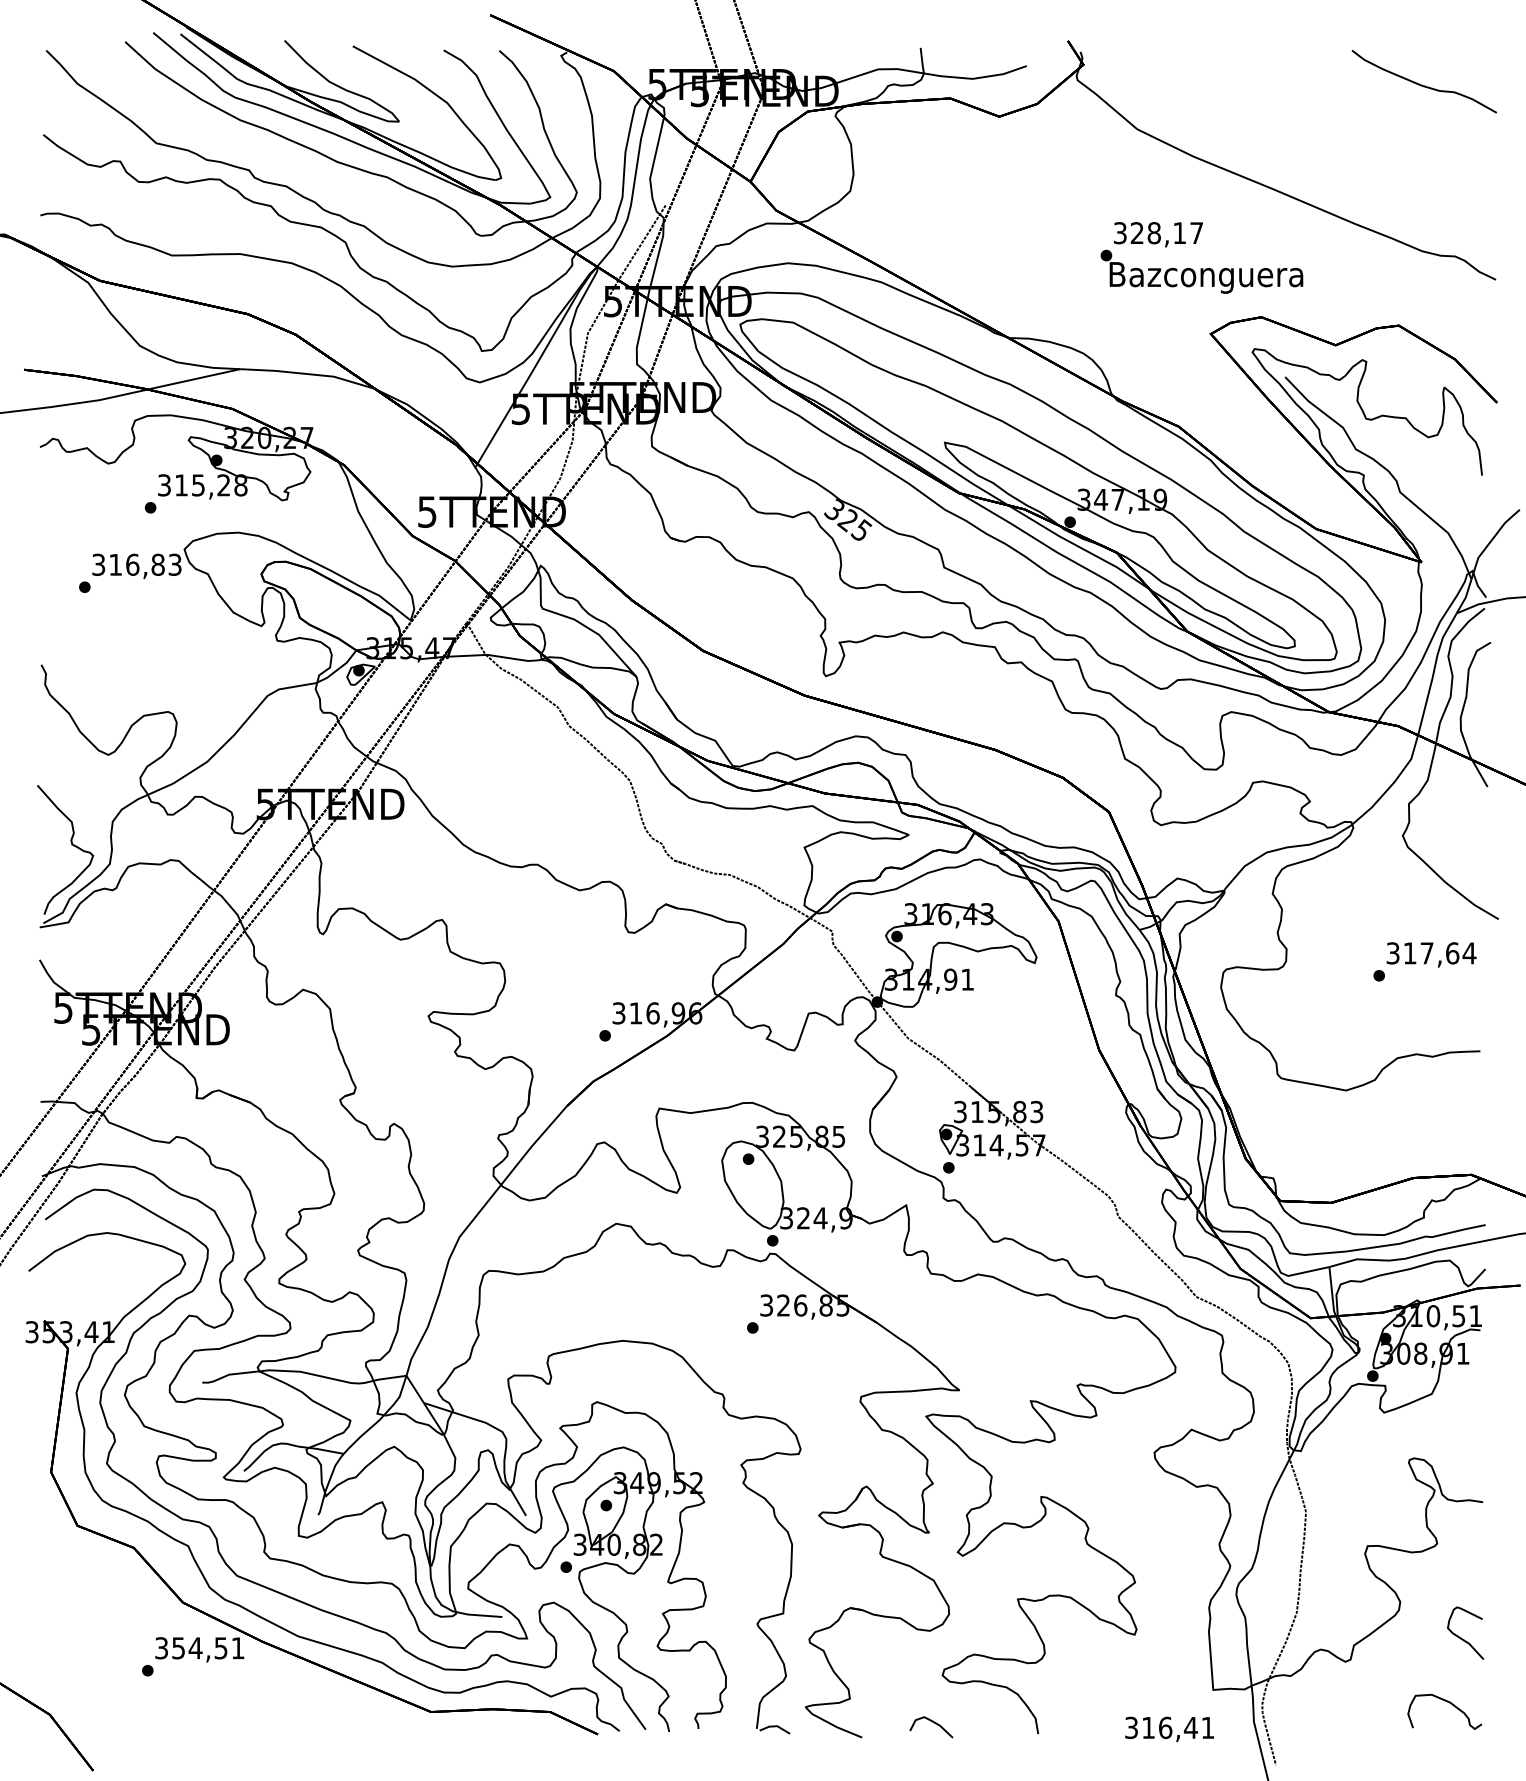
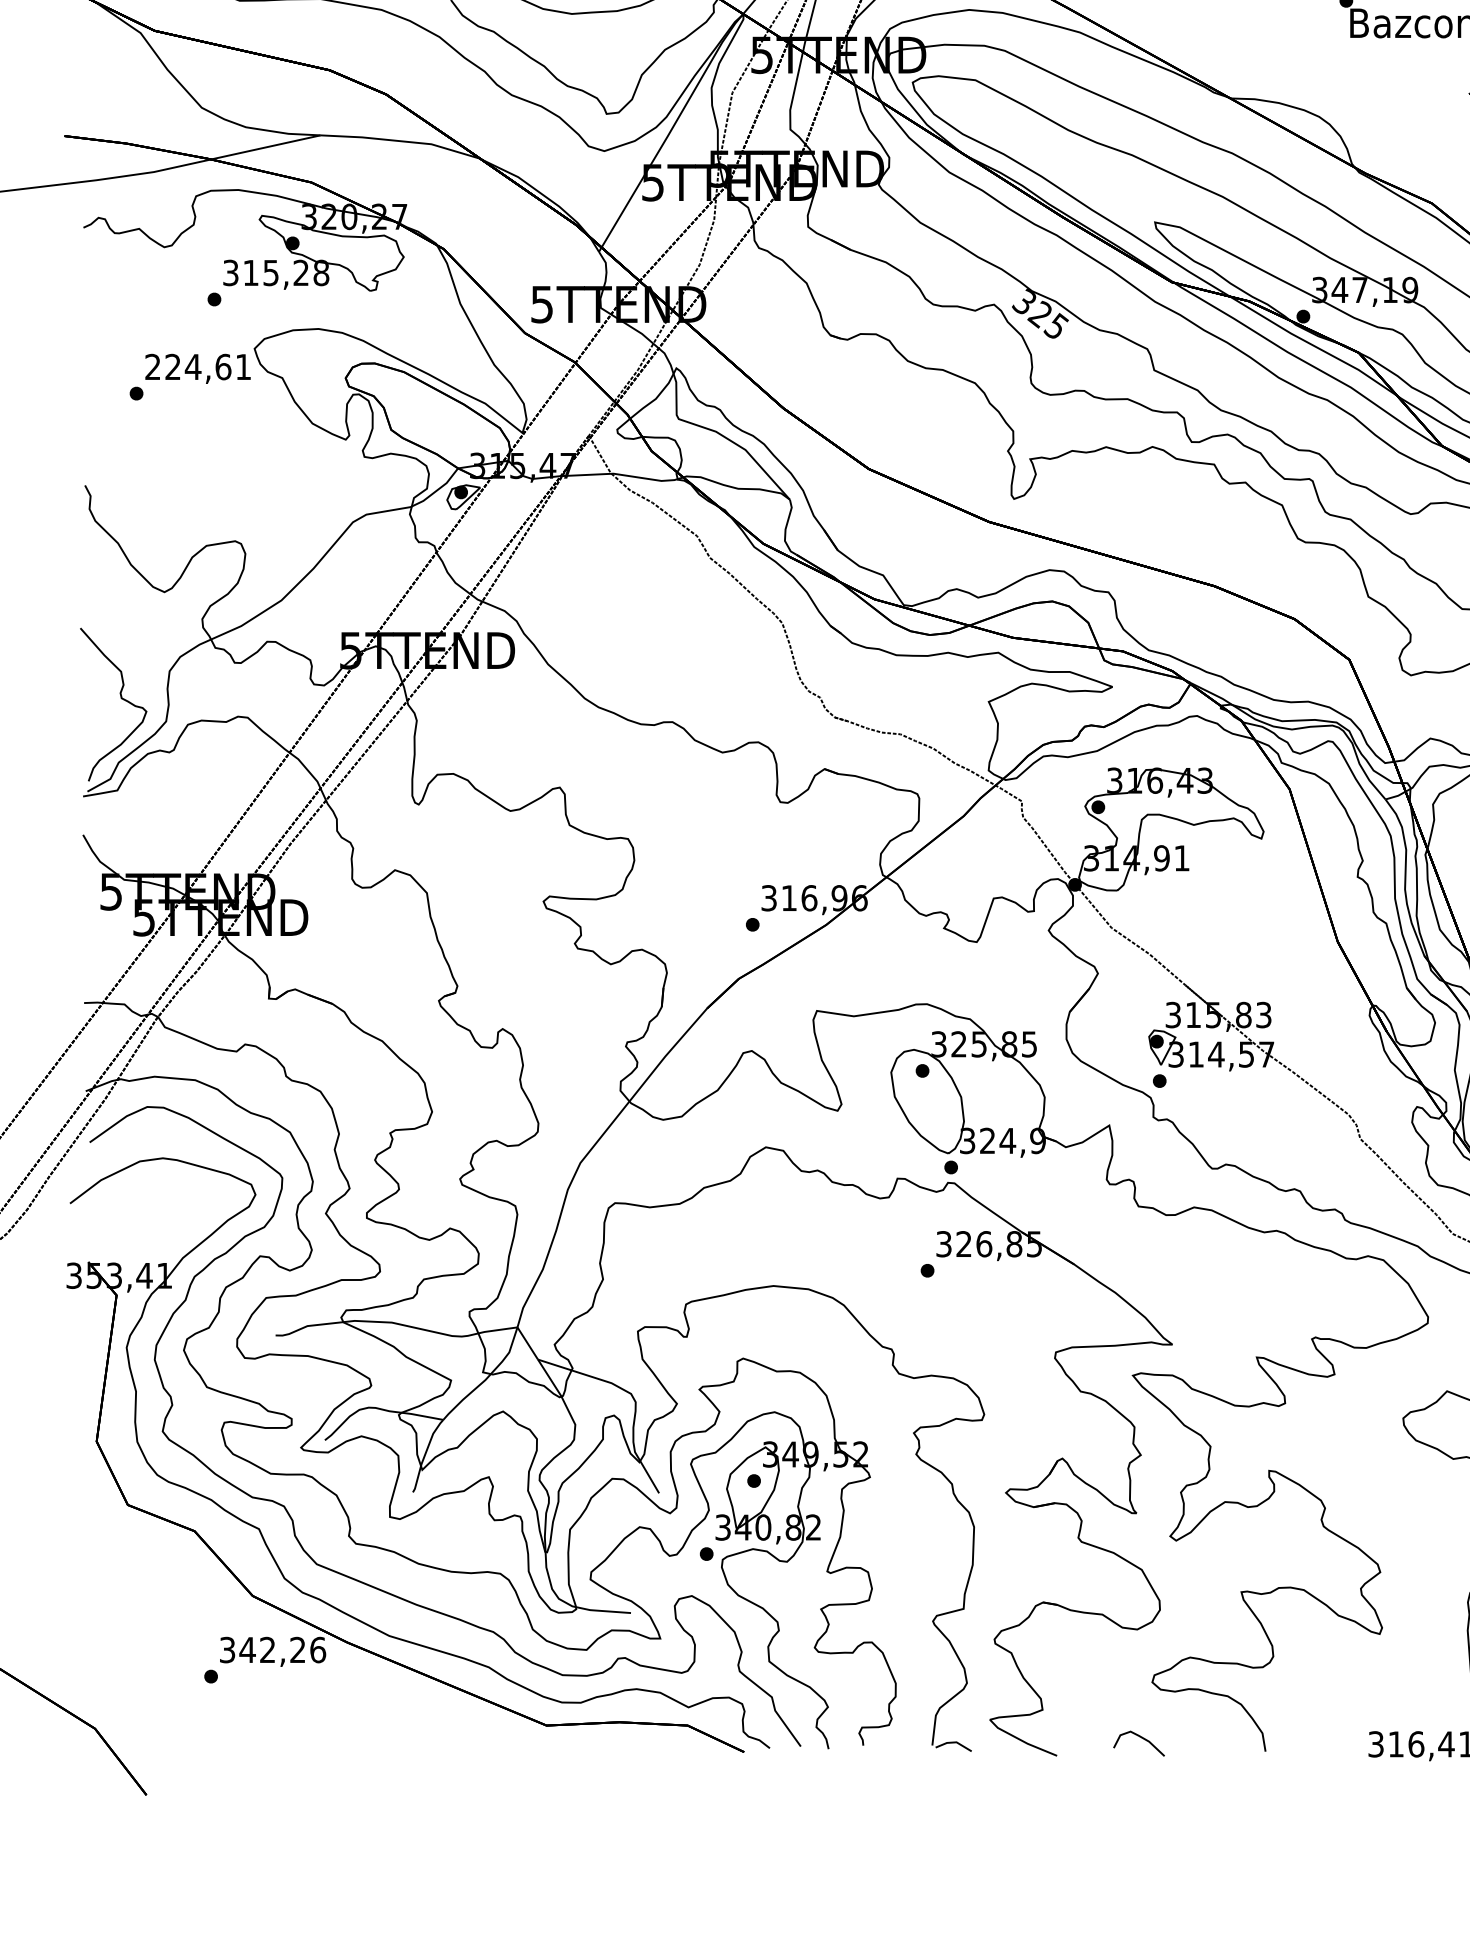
text: (136, 564) -> (197, 366), 316,83 -> 224,61
text: (207, 1648) -> (281, 1650), 354,51 -> 342,26

